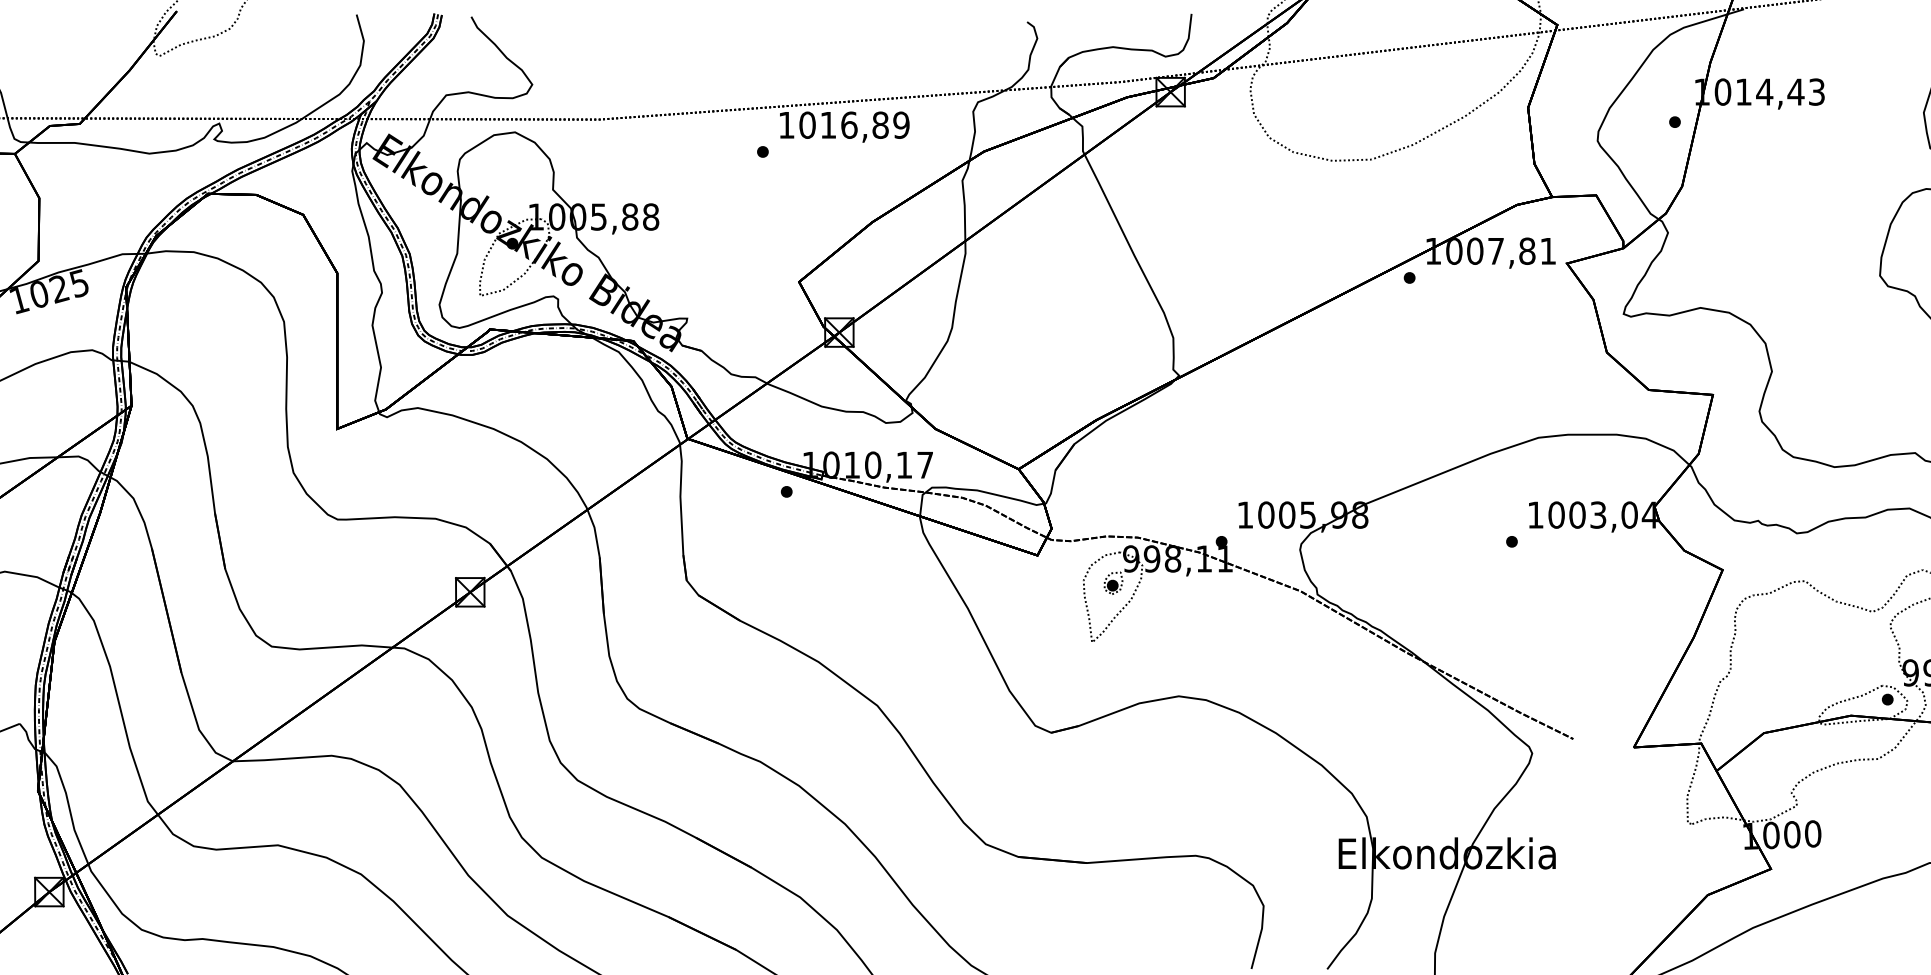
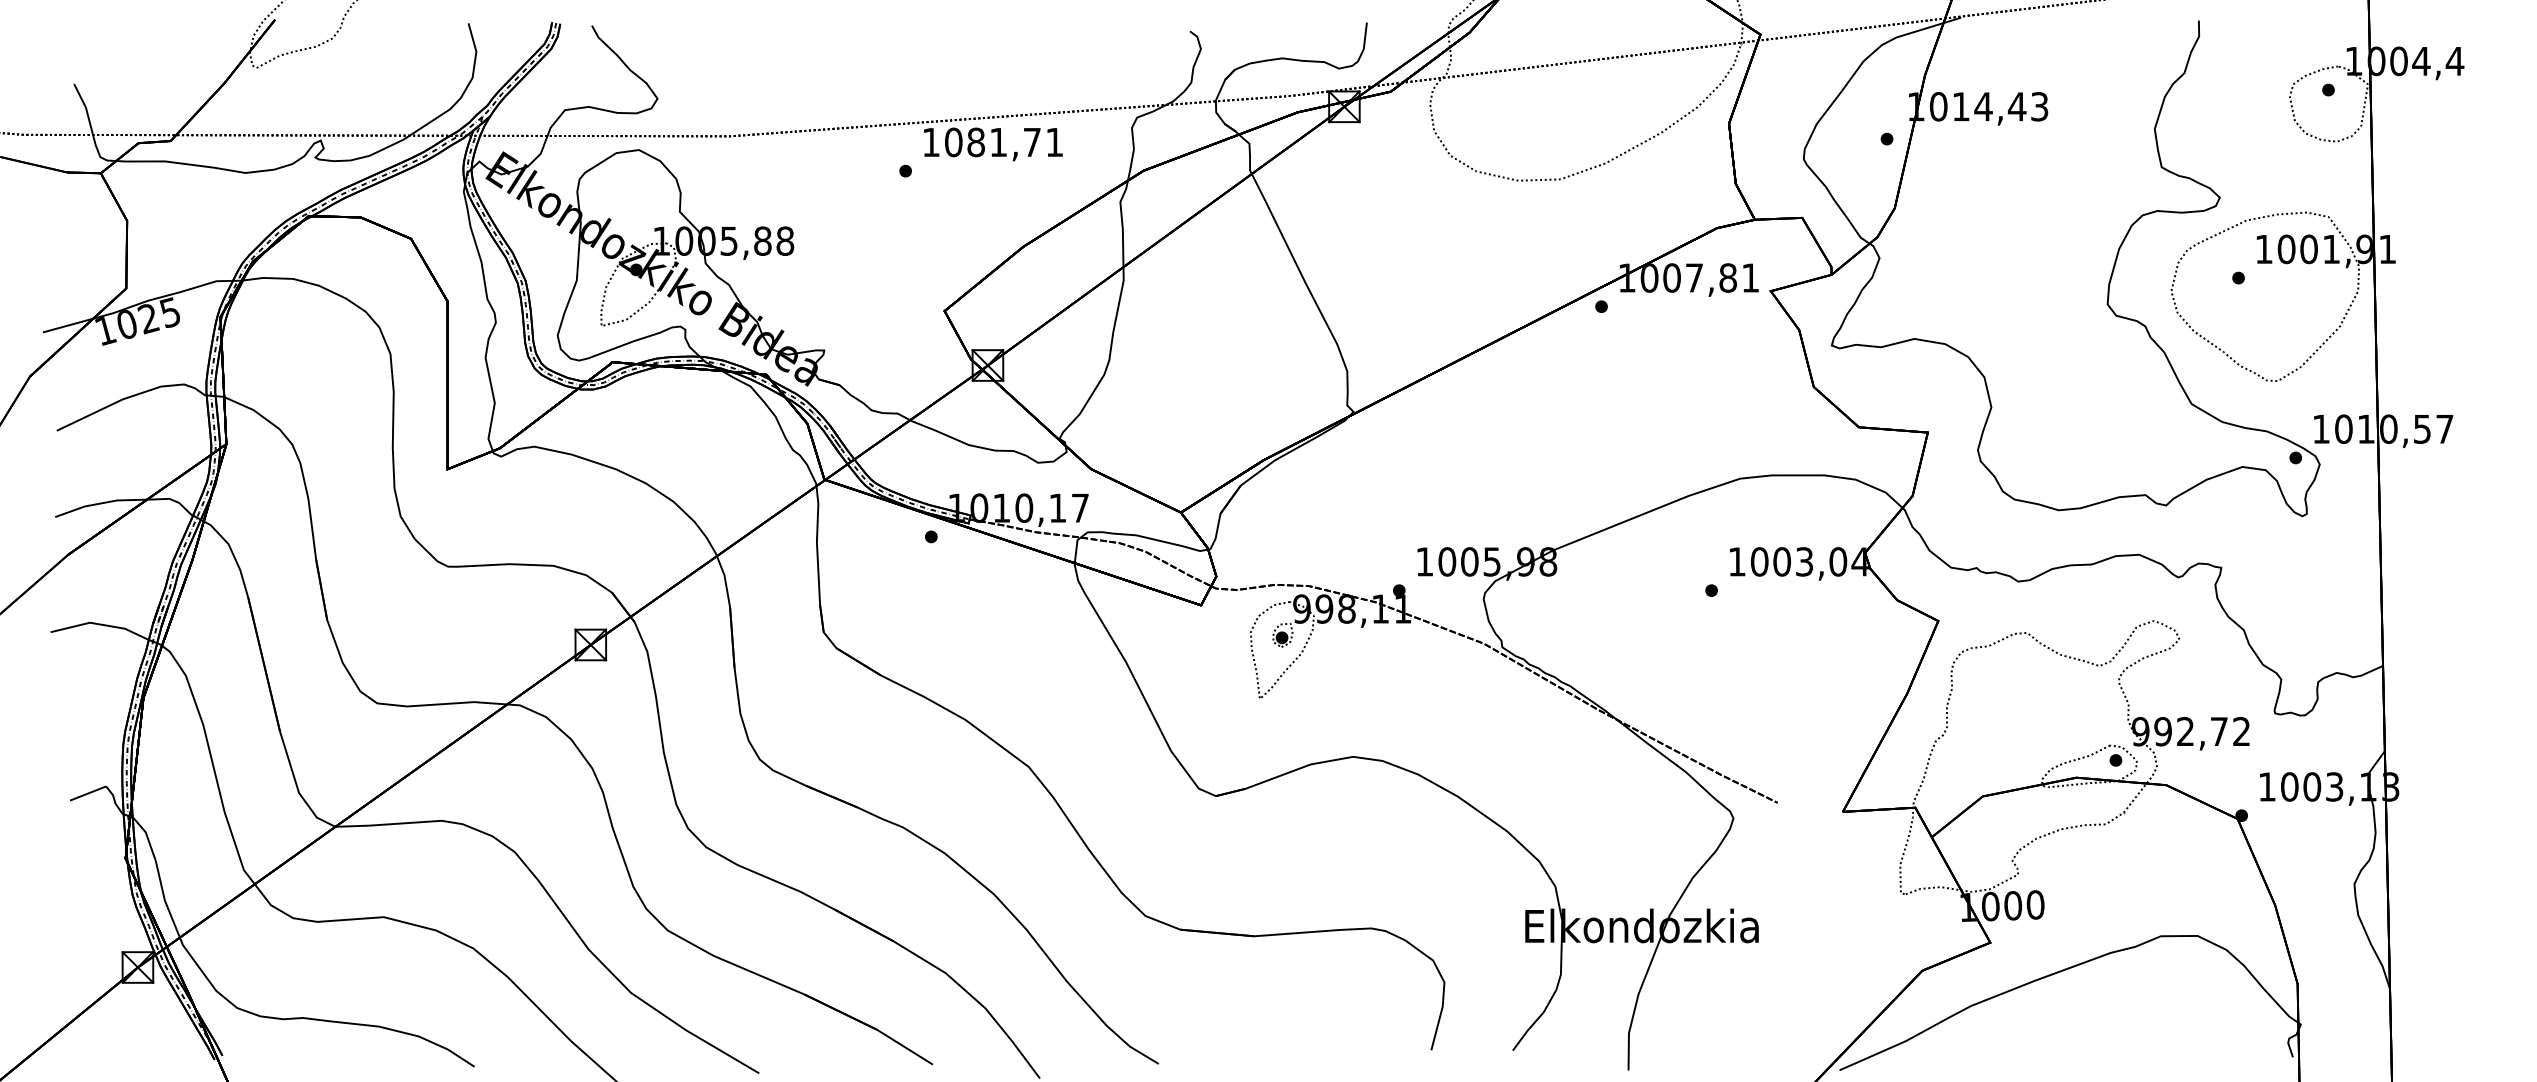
text: (864, 125) -> (1015, 142), 1016,89 -> 1081,71

